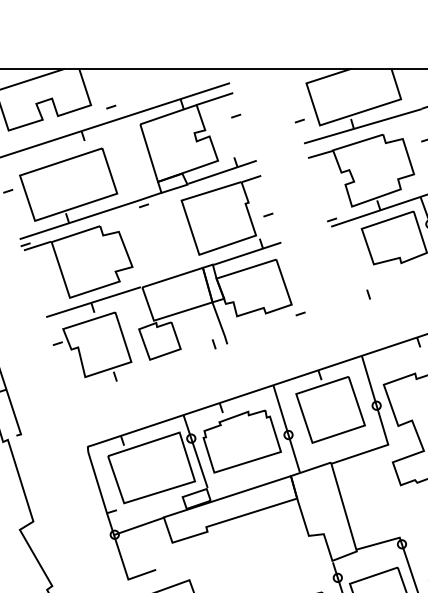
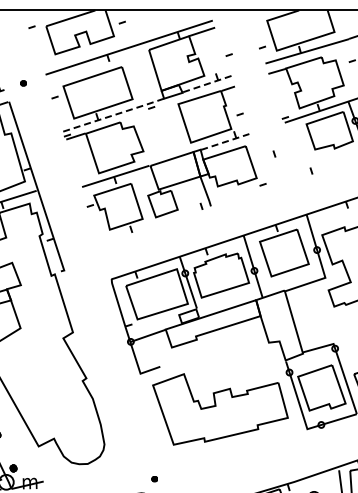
line: (110, 106) -> (121, 22), moved
line: (235, 115) -> (228, 54), moved
line: (222, 172) -> (207, 84), solid -> dashed
line: (91, 216) -> (114, 115), solid -> dashed
line: (247, 253) -> (225, 141), solid -> dashed
line: (316, 269) -> (274, 153), added

